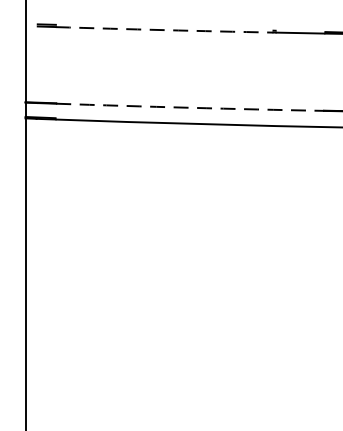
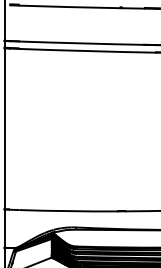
arc: (164, 31) -> (69, 7), dashed -> solid
arc: (189, 107) -> (81, 43), dashed -> solid

